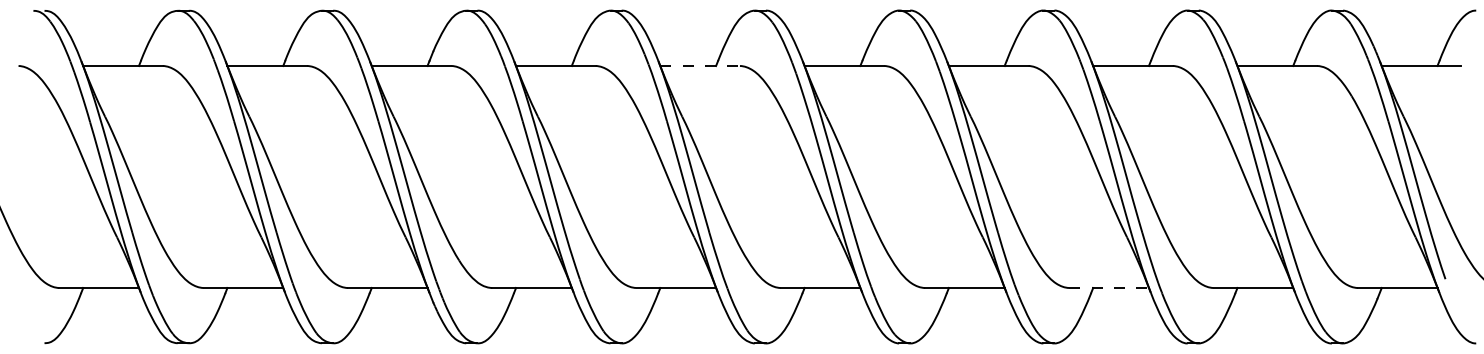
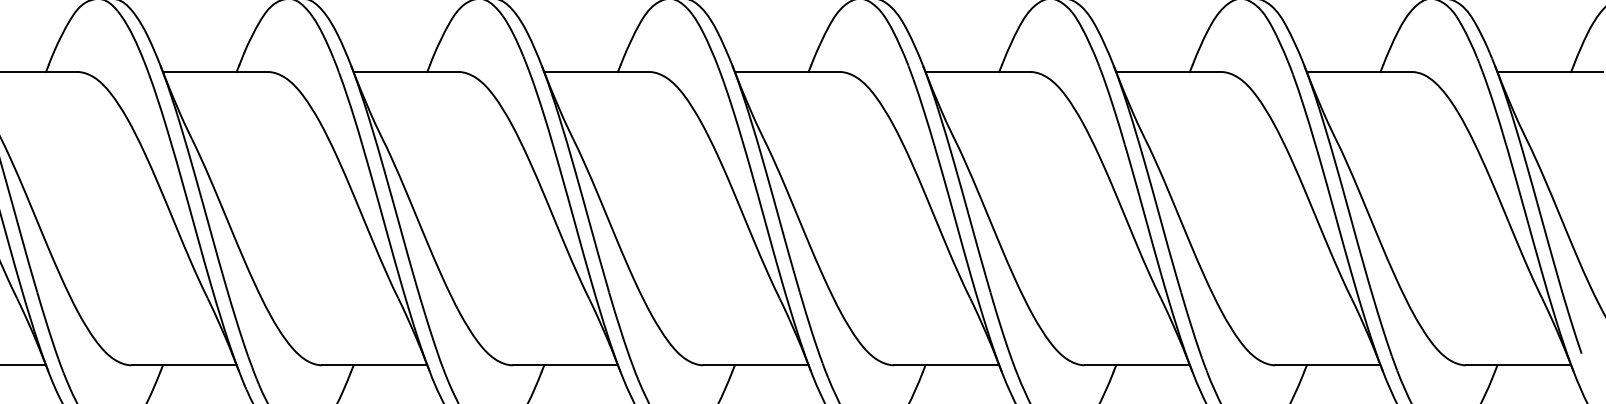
line: (700, 66) -> (597, 72), dashed -> solid
line: (1109, 287) -> (1137, 364), dashed -> solid

